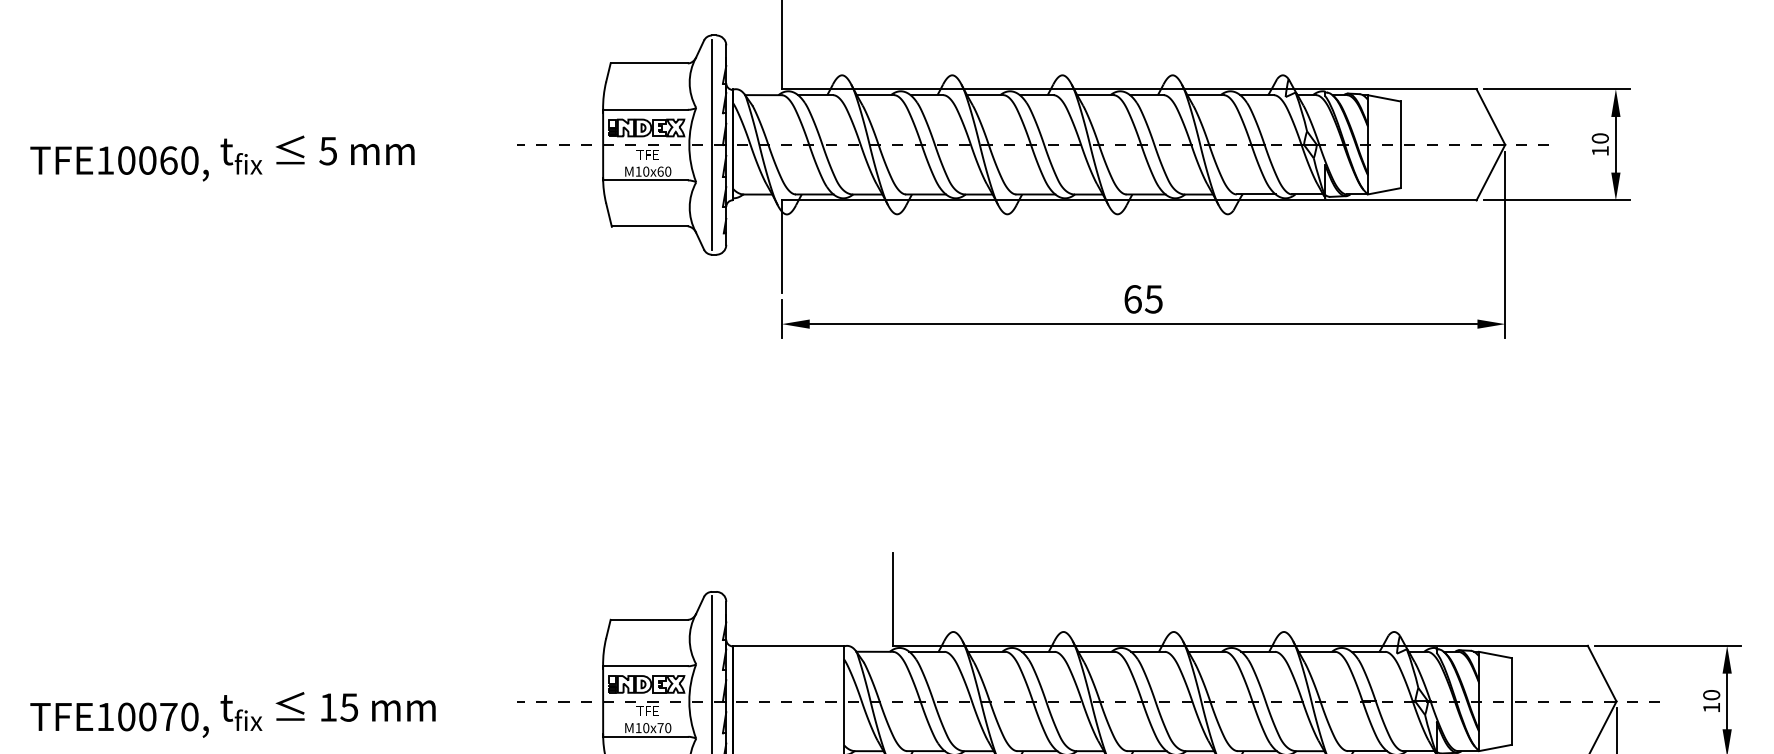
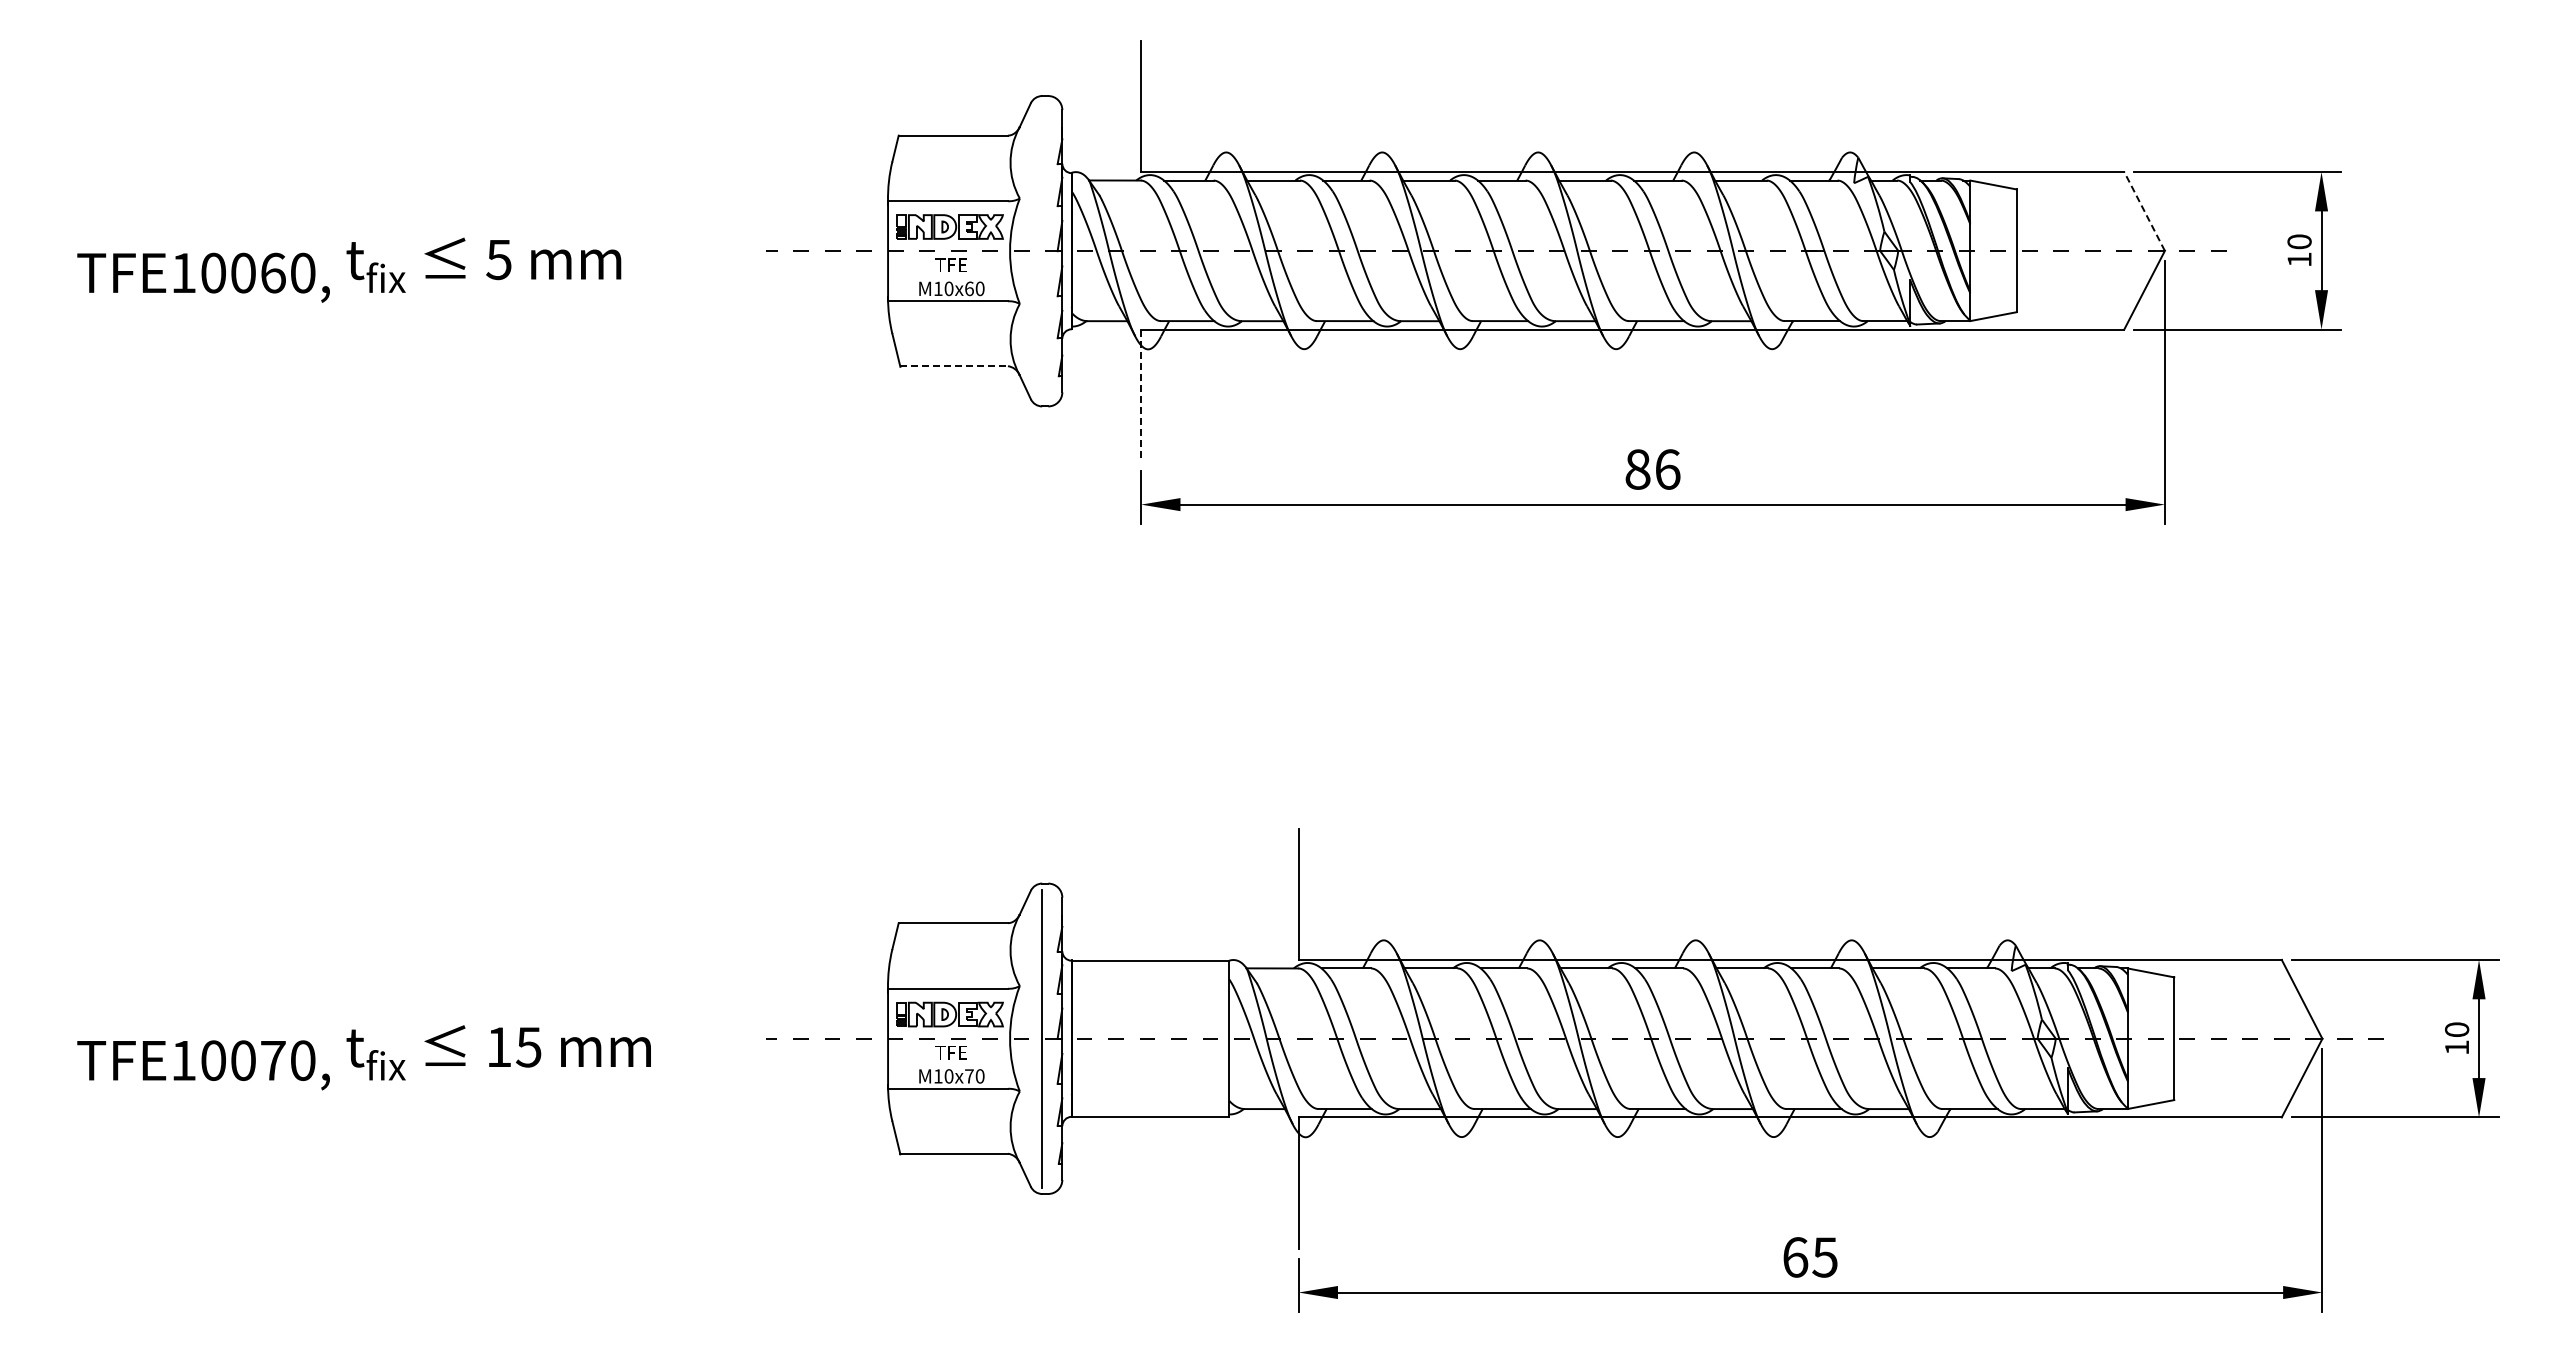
line: (1490, 117) -> (2144, 211), solid -> dashed
line: (712, 145) -> (1042, 251), removed
line: (650, 226) -> (954, 366), solid -> dashed
line: (782, 247) -> (1141, 395), solid -> dashed
text: (1143, 299) -> (1652, 469), 65 -> 86

